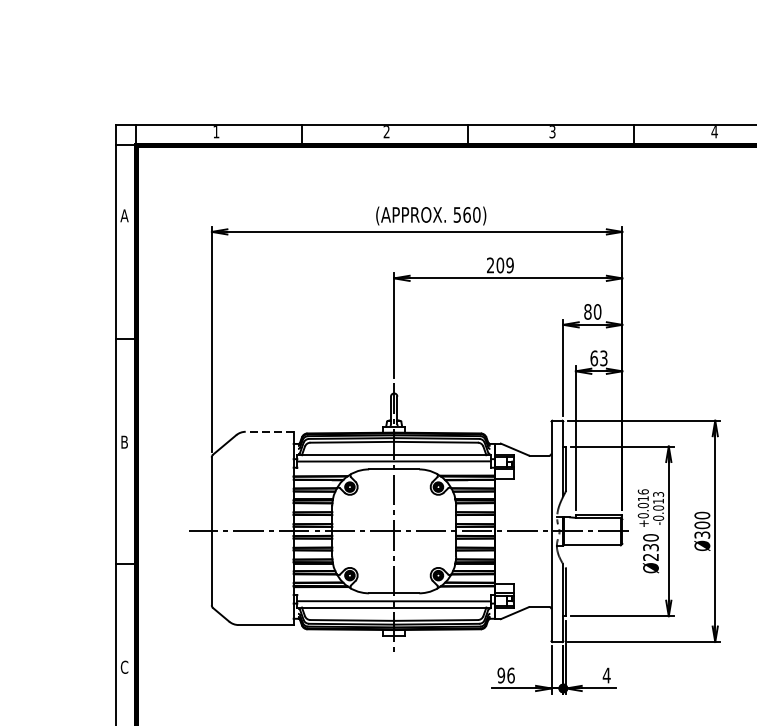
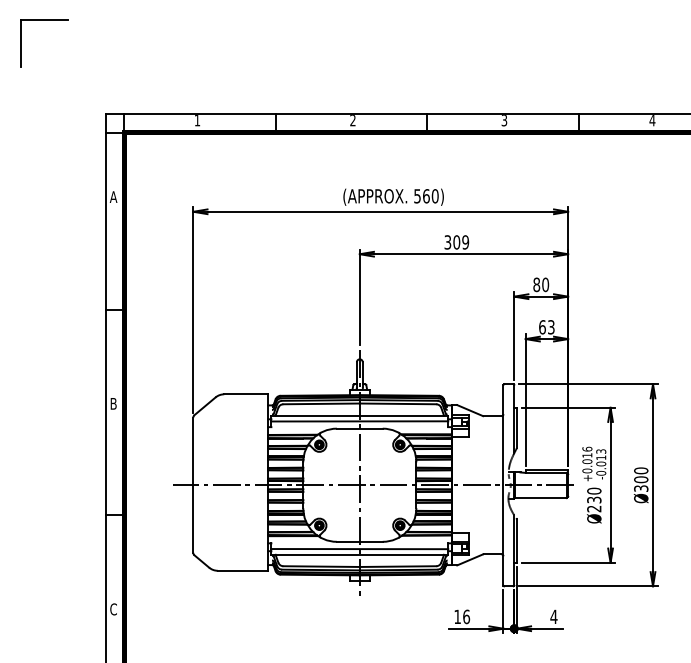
part: (48, 22) -> (44, 20), added
text: (490, 265) -> (447, 242), 209 -> 309
line: (270, 431) -> (246, 394), dashed -> solid
text: (501, 675) -> (457, 616), 96 -> 16

